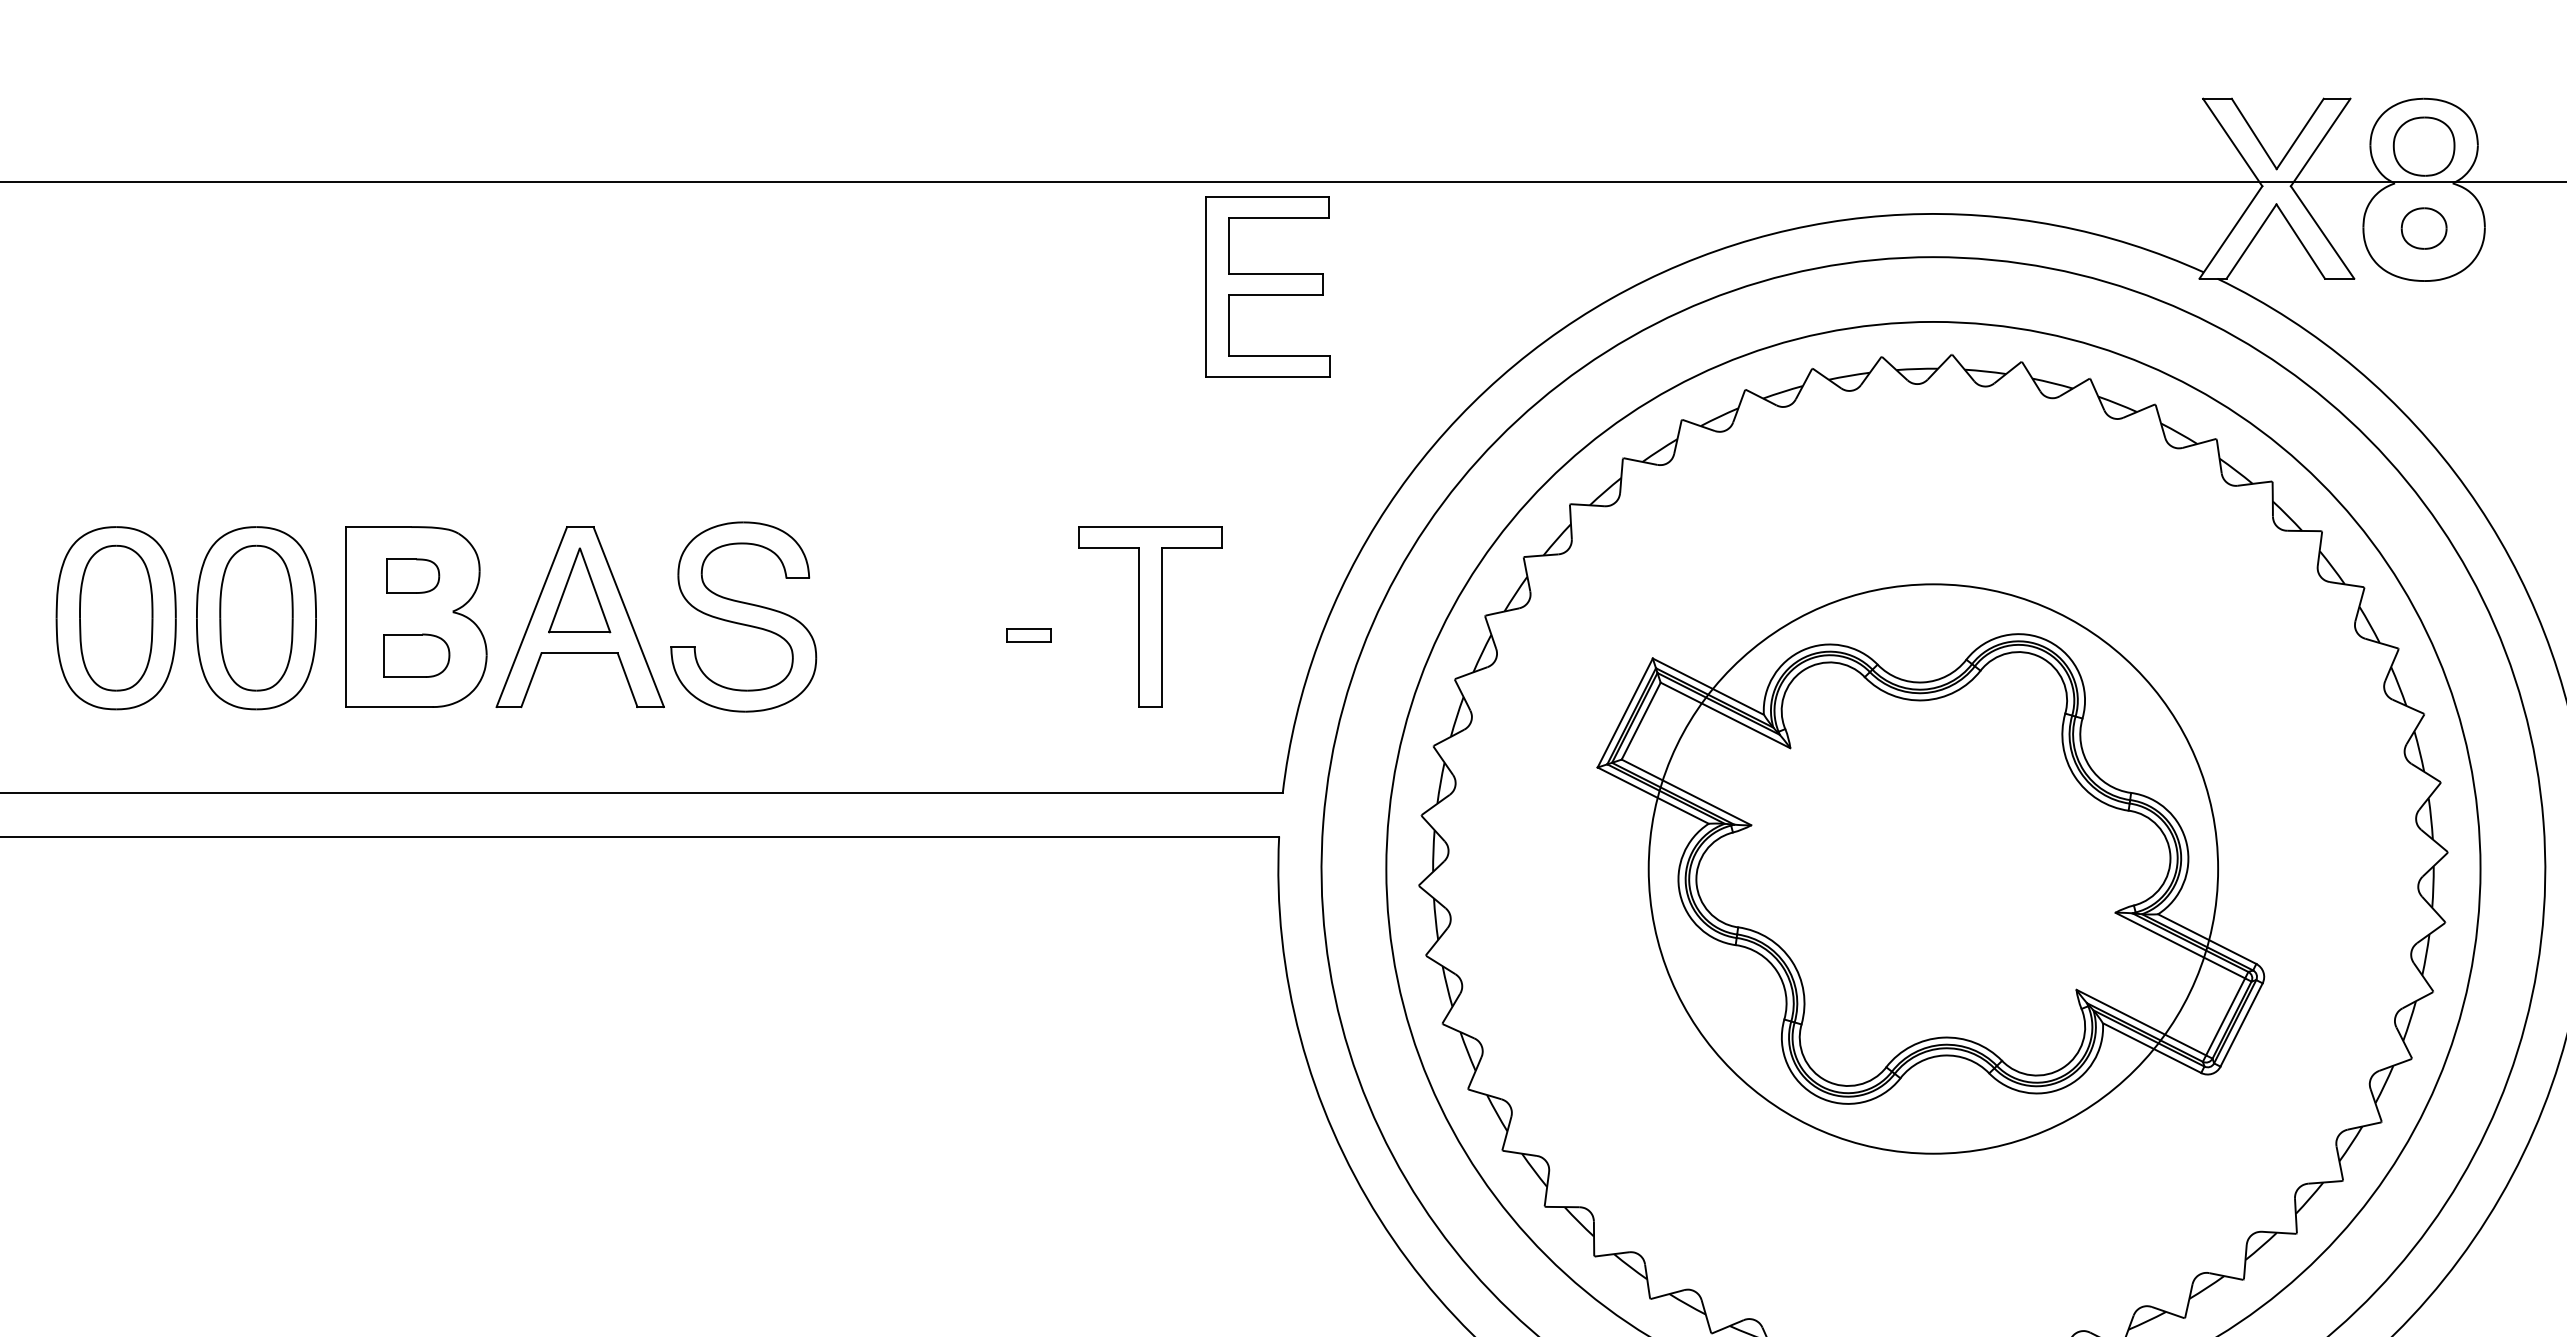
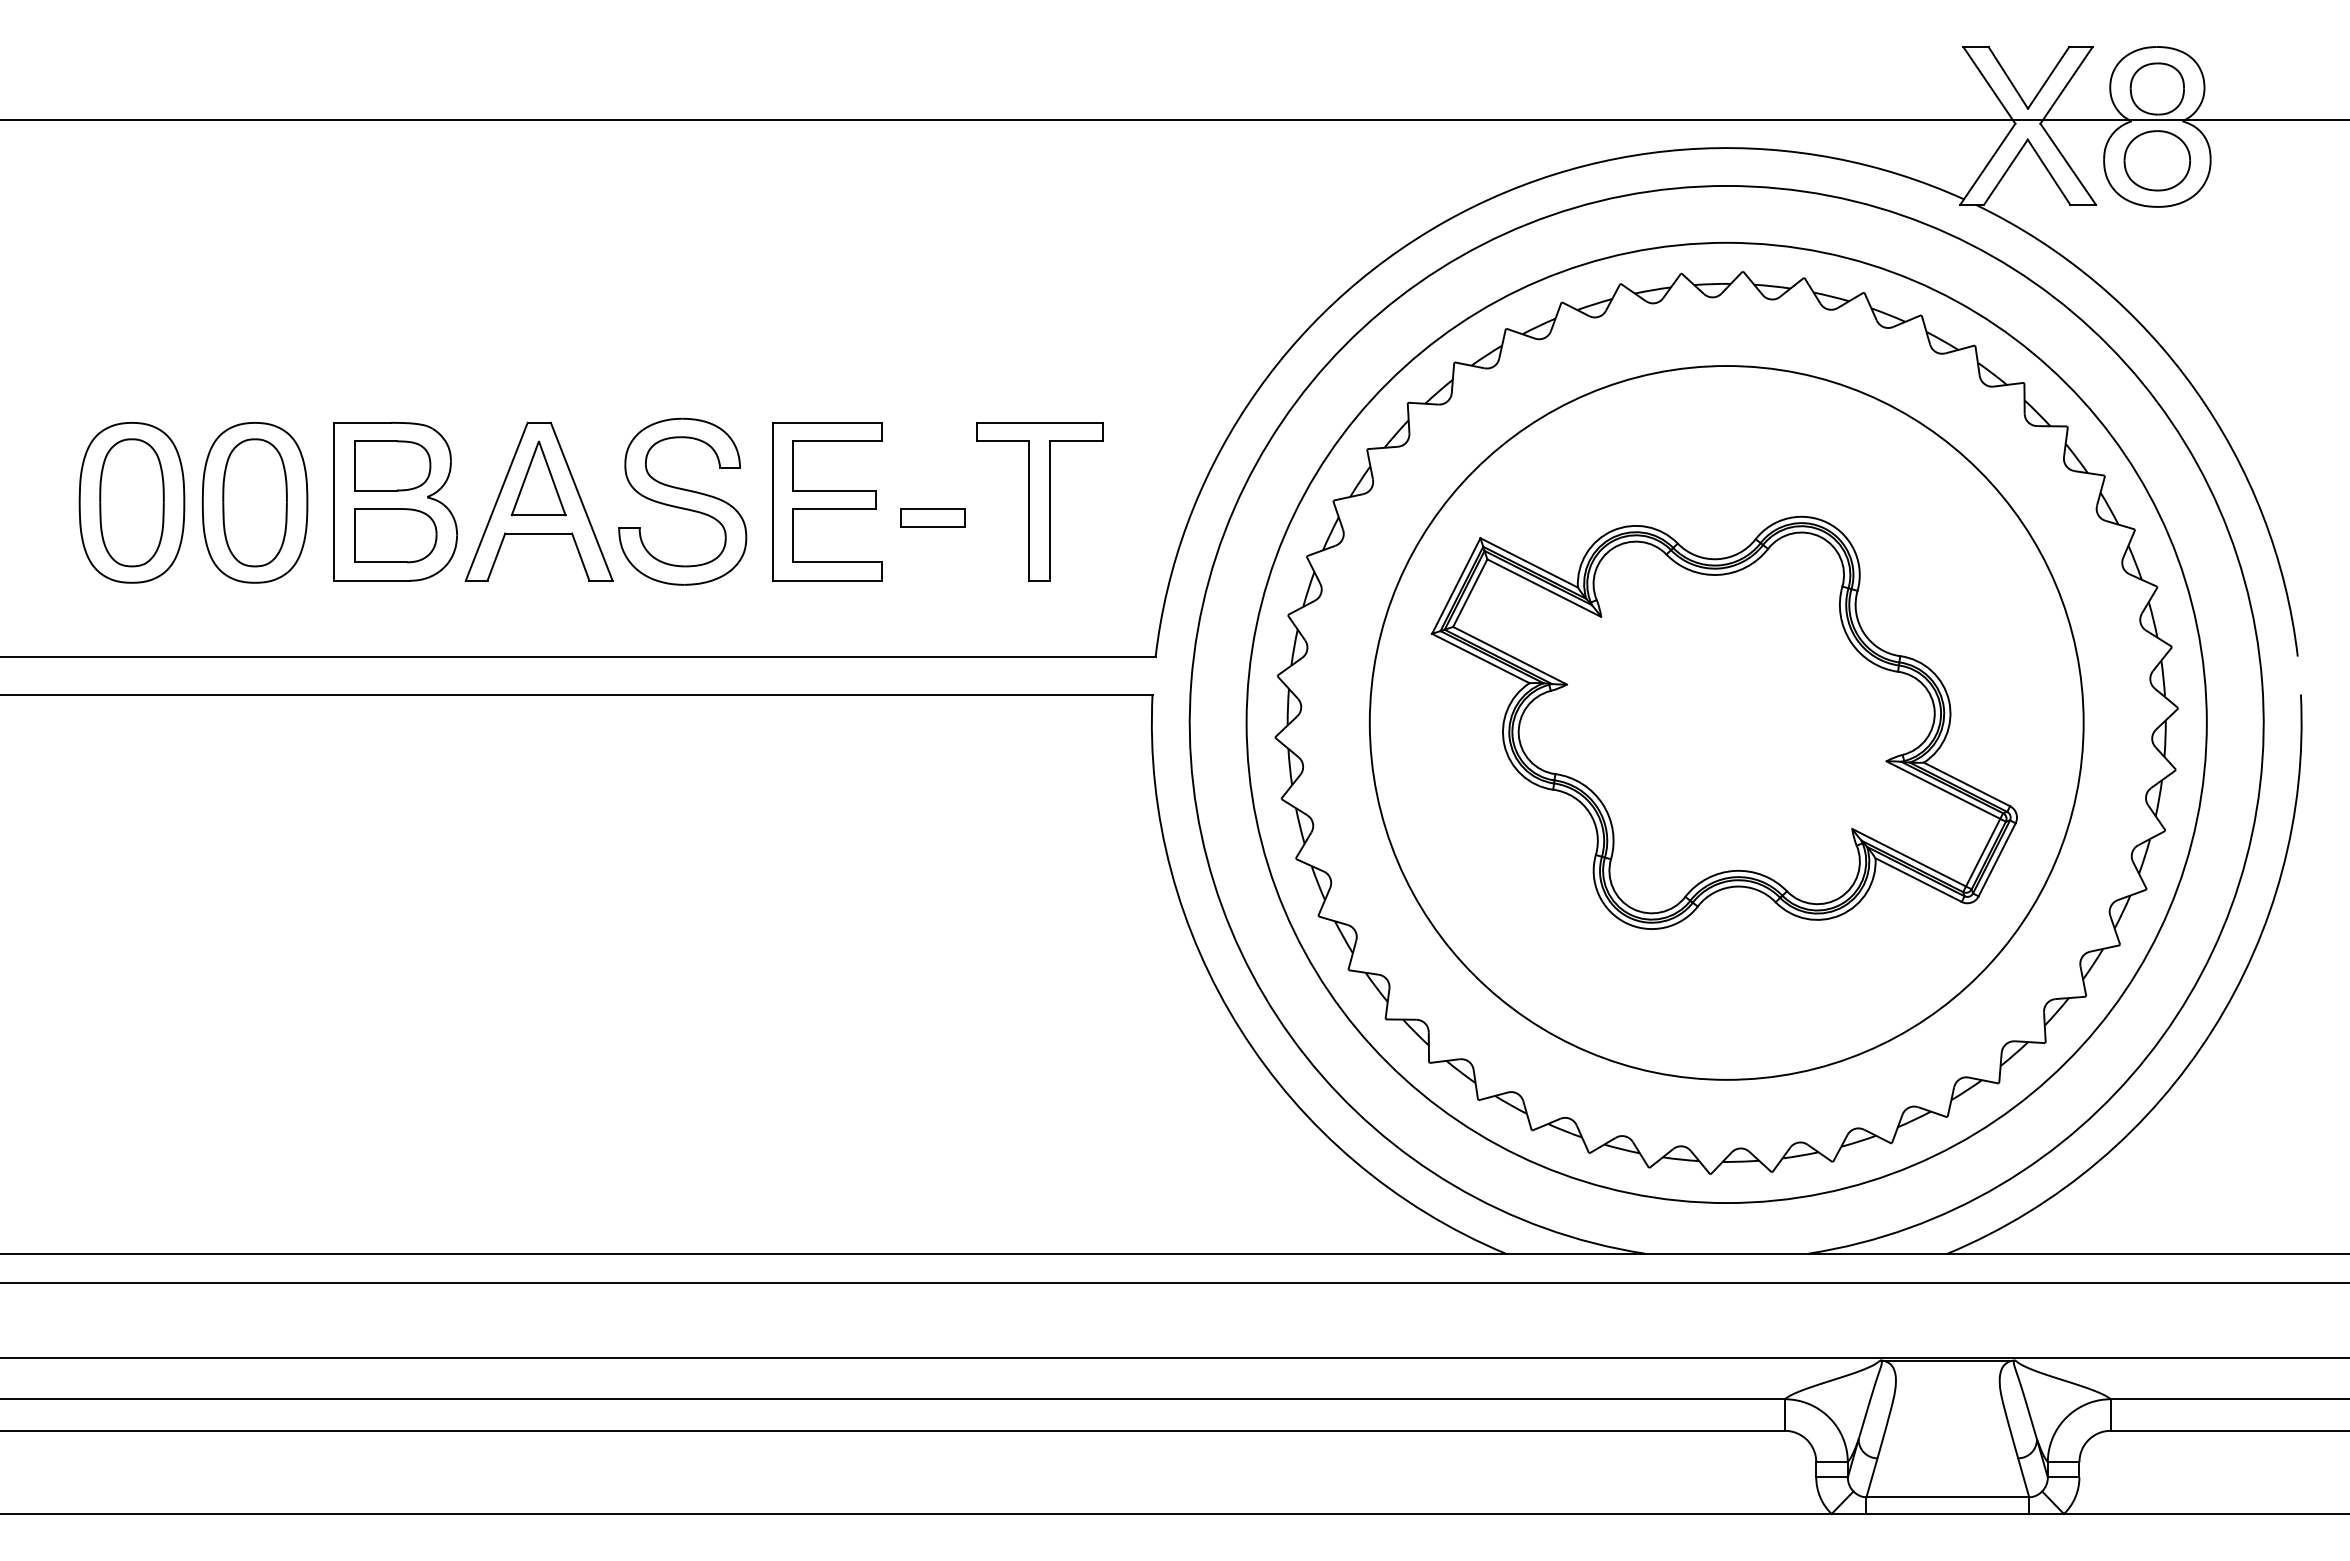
part: (2424, 228) -> (2157, 160), size x1.67
part: (1267, 286) -> (827, 501), moved
part: (413, 575) -> (392, 465), size x1.67
part: (1028, 634) -> (932, 517), size x1.67
part: (416, 655) -> (395, 535), size x1.43
circle: (1933, 868) -> (1726, 722), size x1.43

